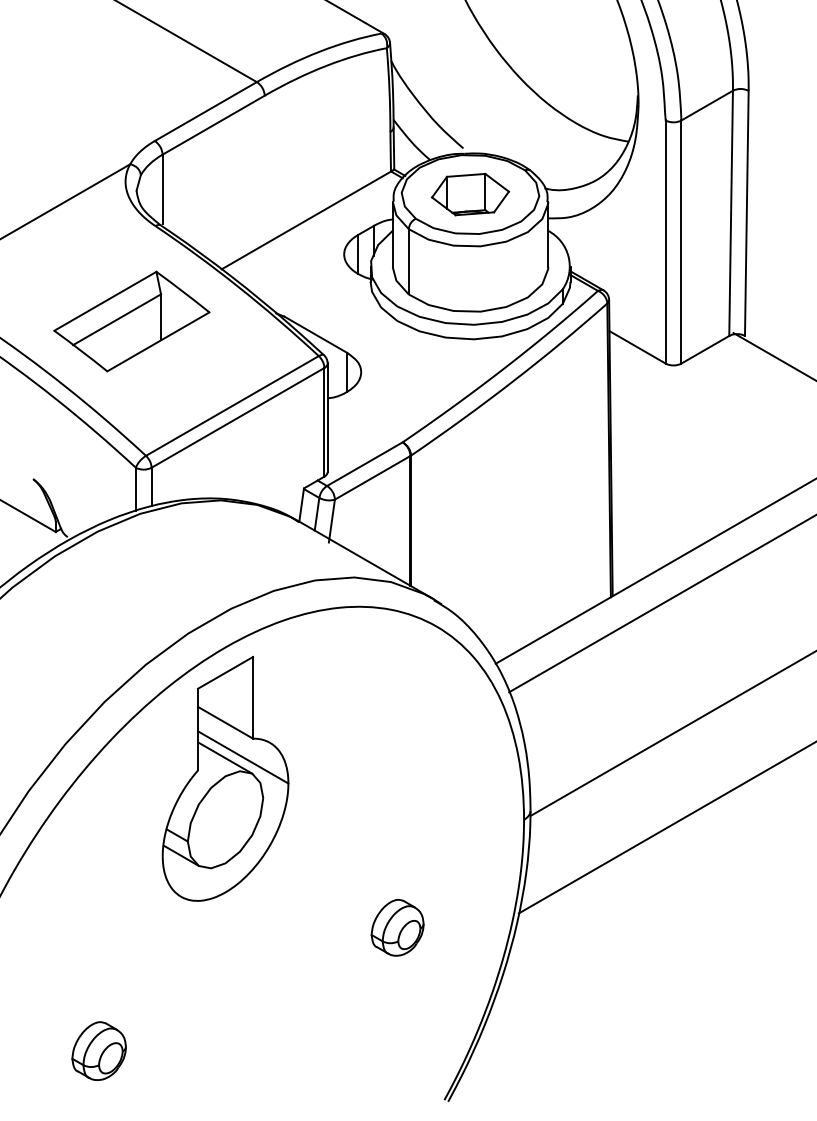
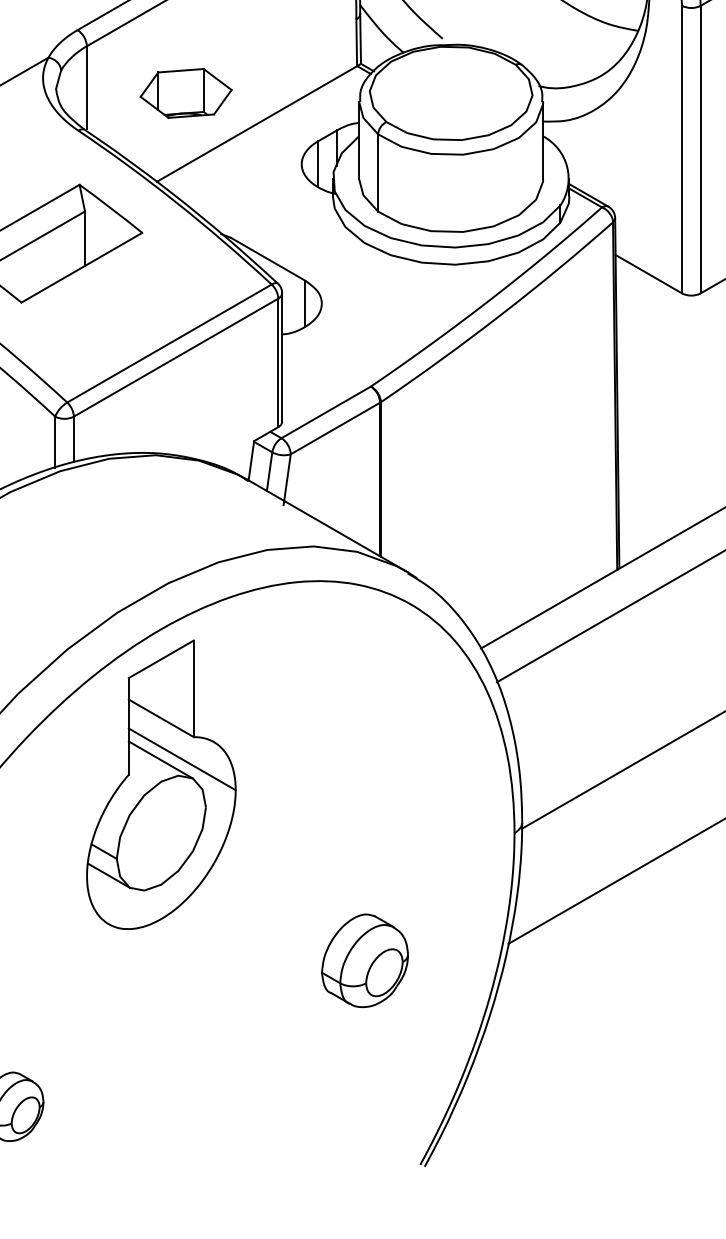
part: (470, 194) -> (186, 93), moved
part: (397, 927) -> (364, 960), size x1.4

